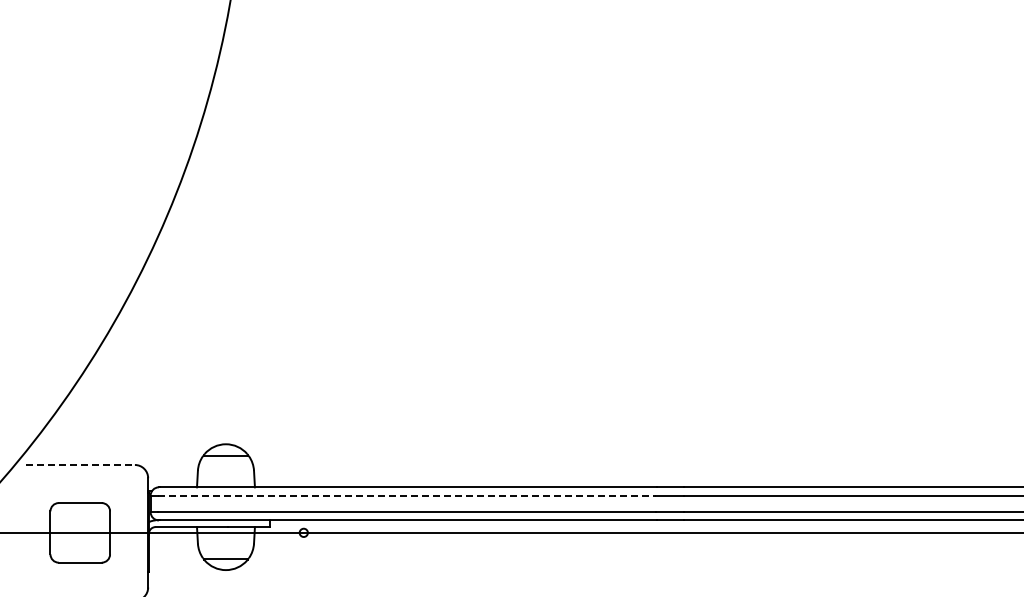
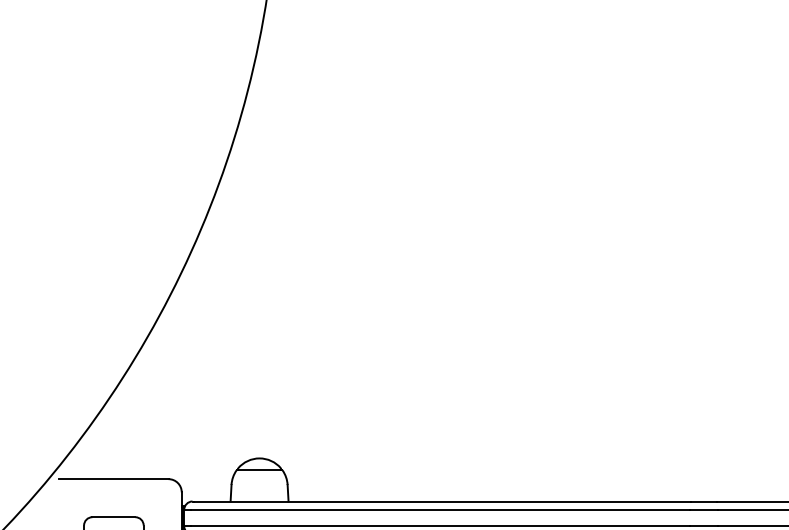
line: (80, 464) -> (114, 478), dashed -> solid
line: (407, 495) -> (441, 509), dashed -> solid

